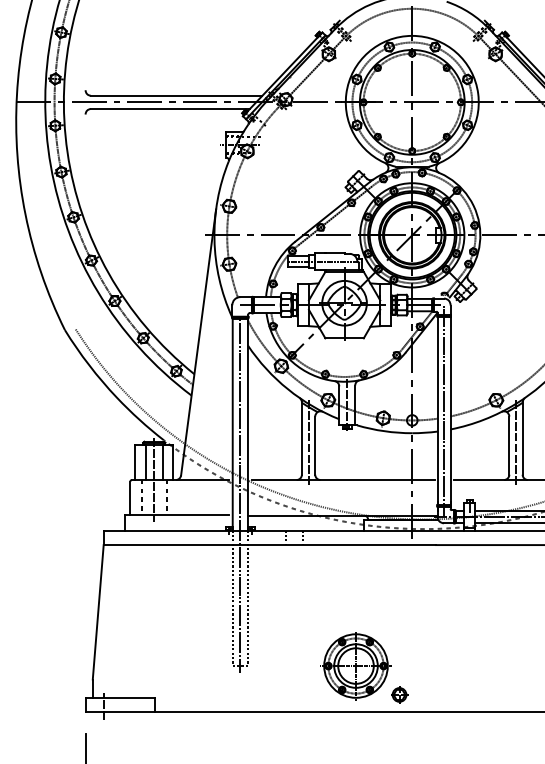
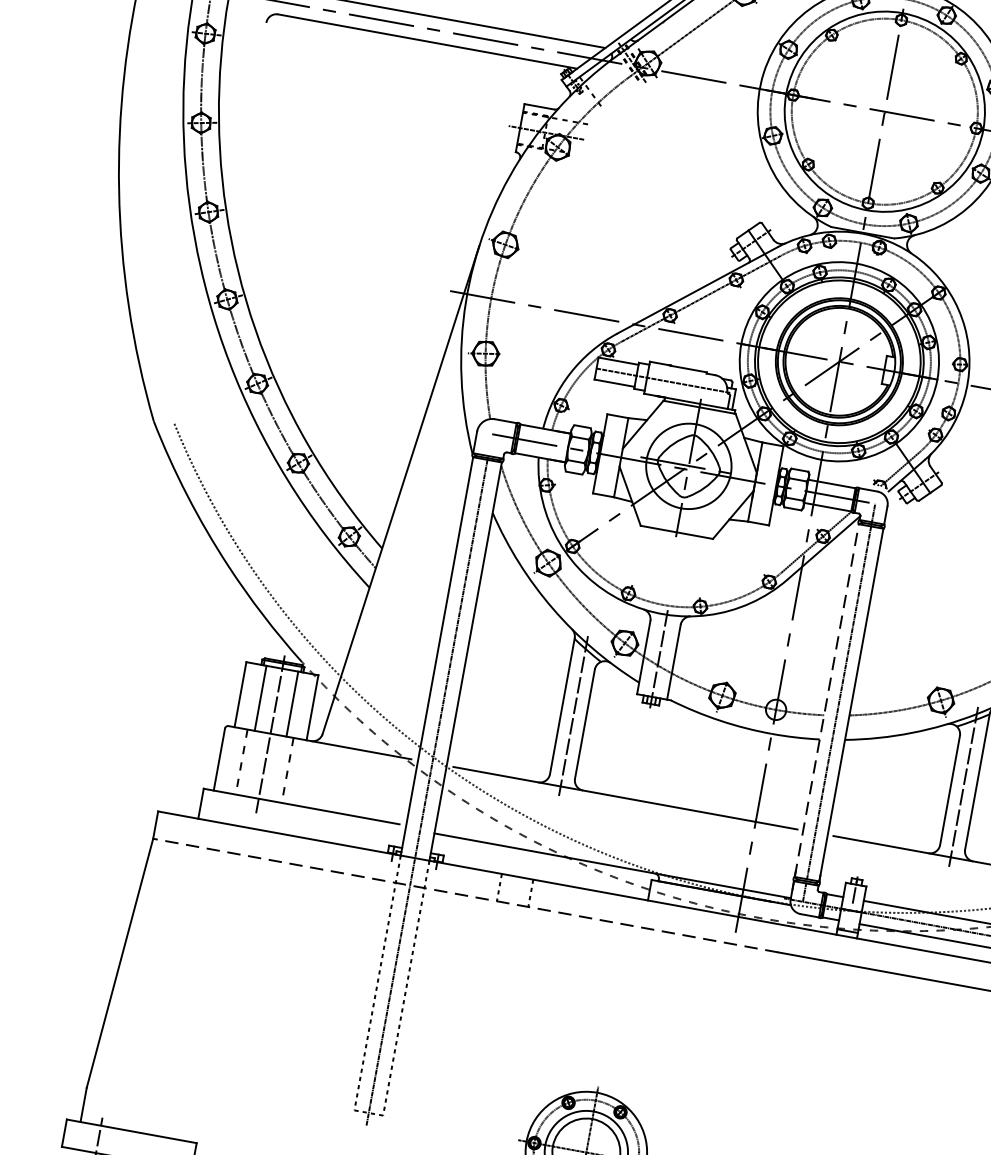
line: (437, 410) -> (826, 699), solid -> dashed
line: (269, 545) -> (464, 896), solid -> dashed

